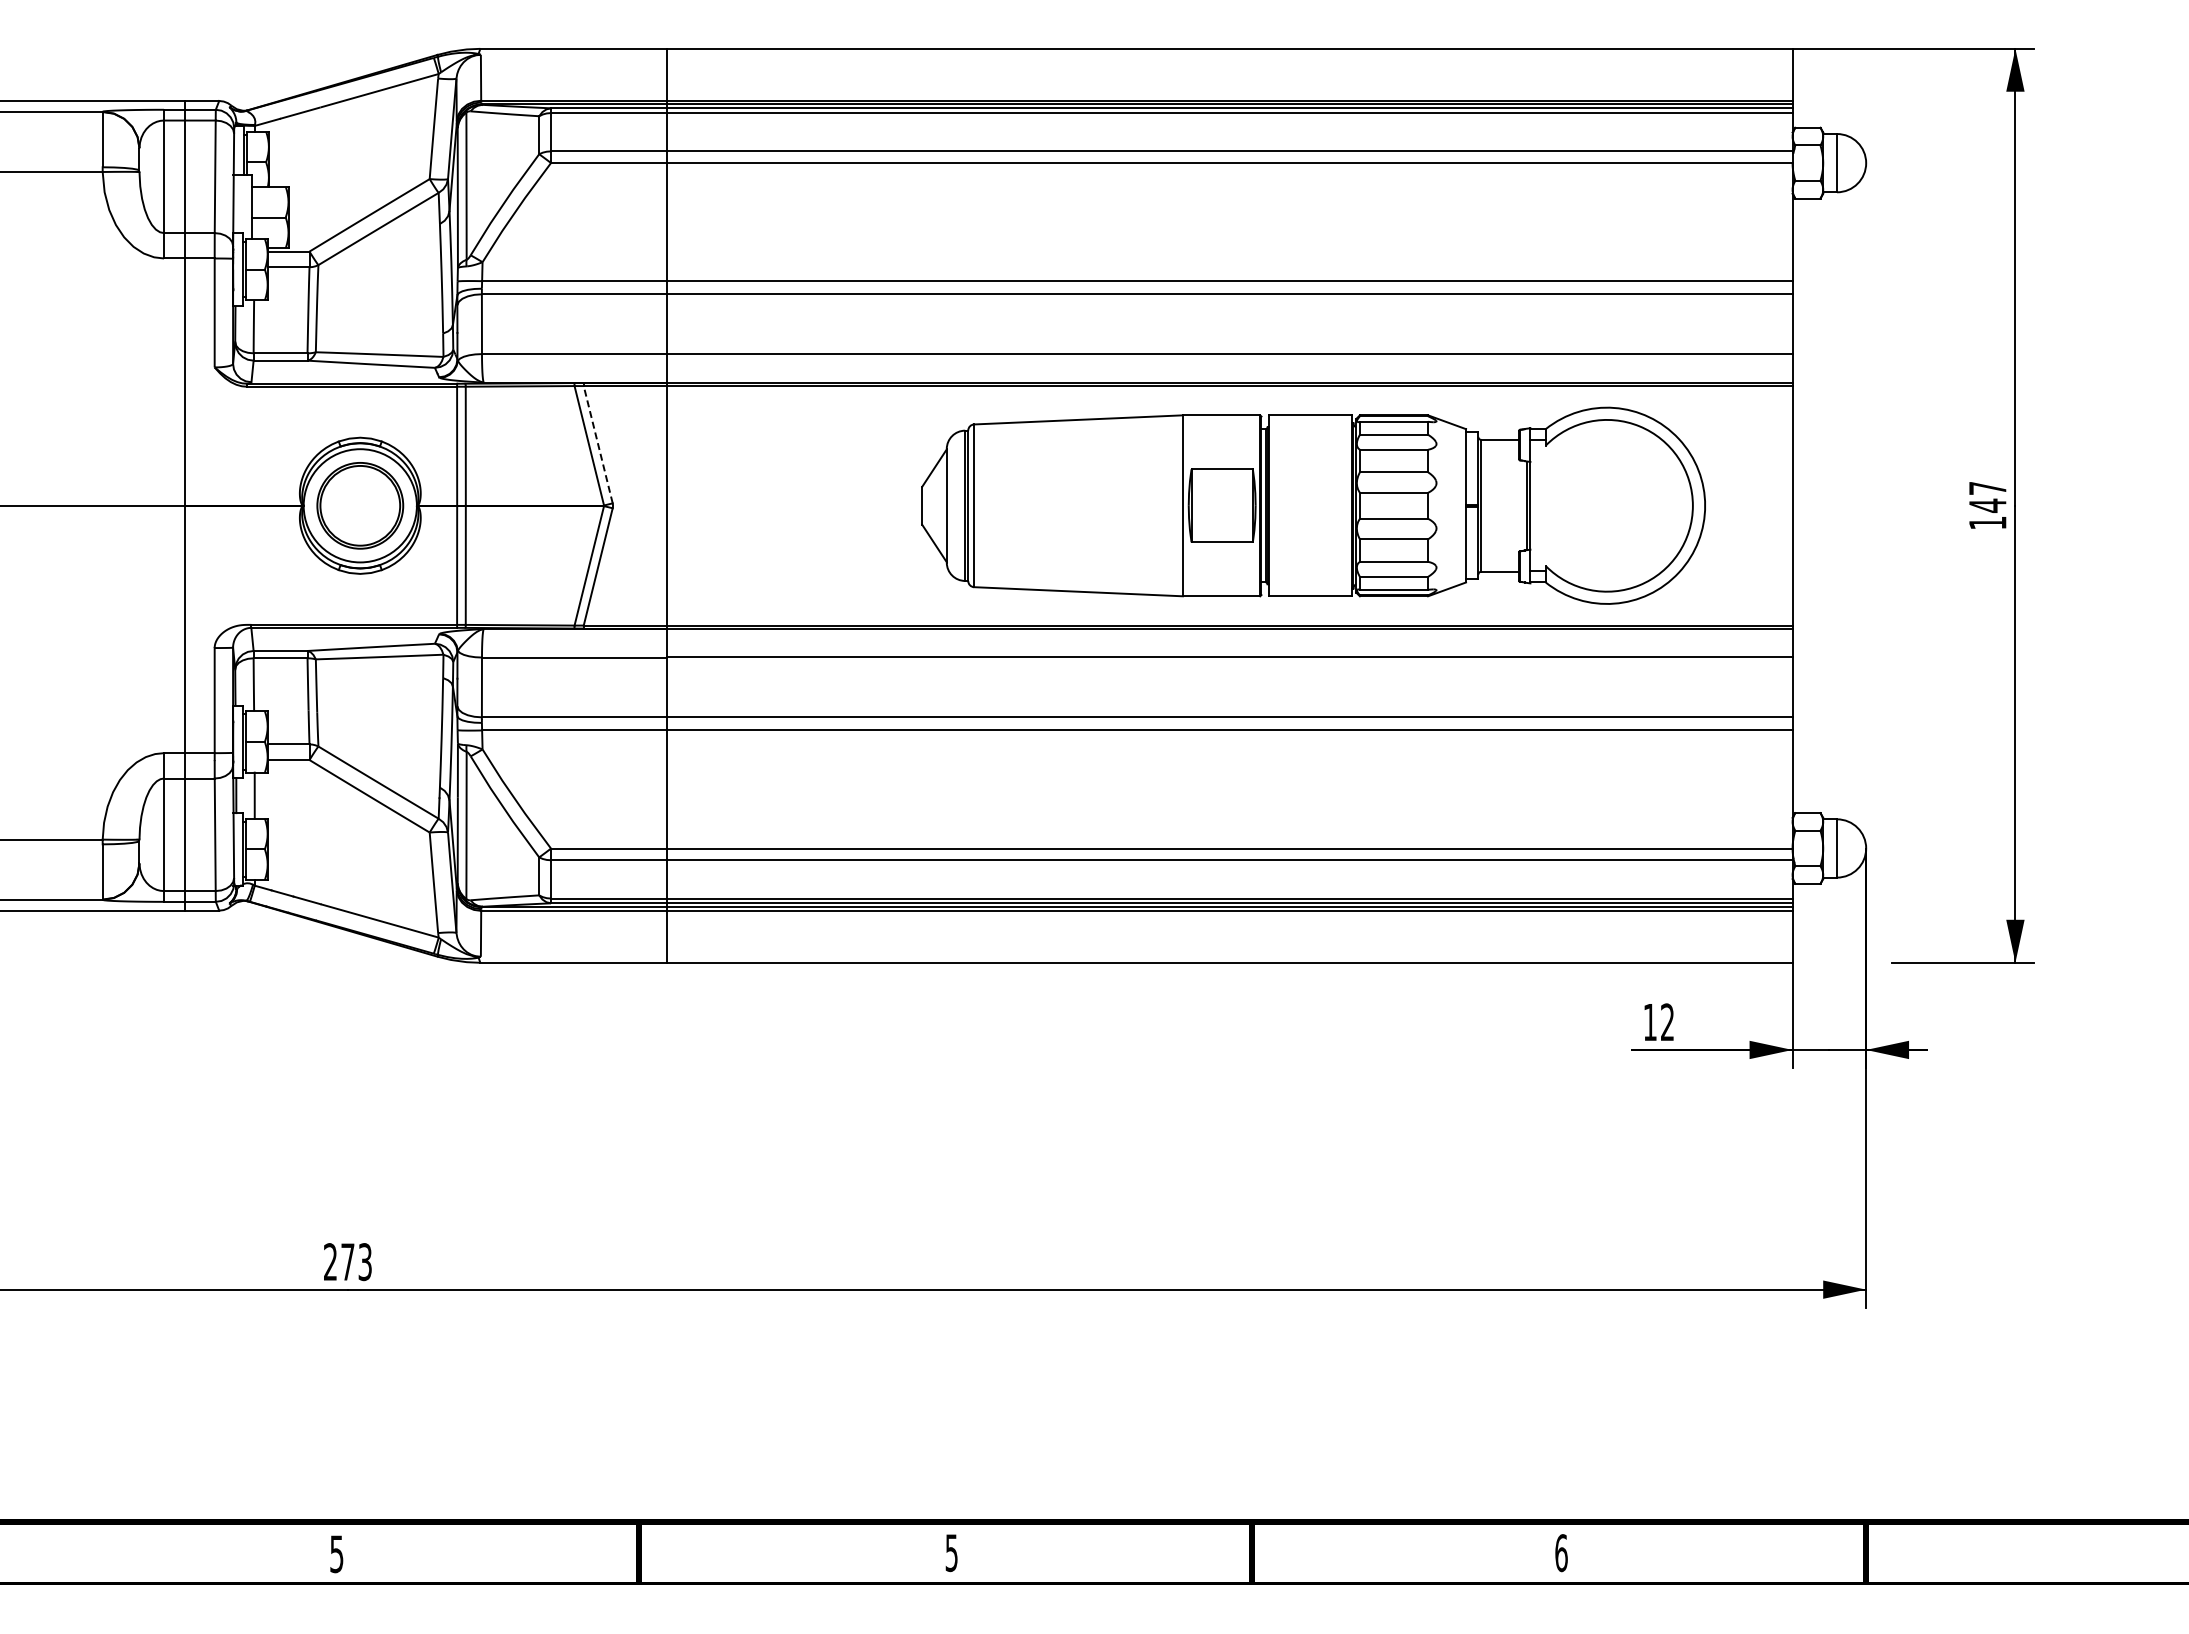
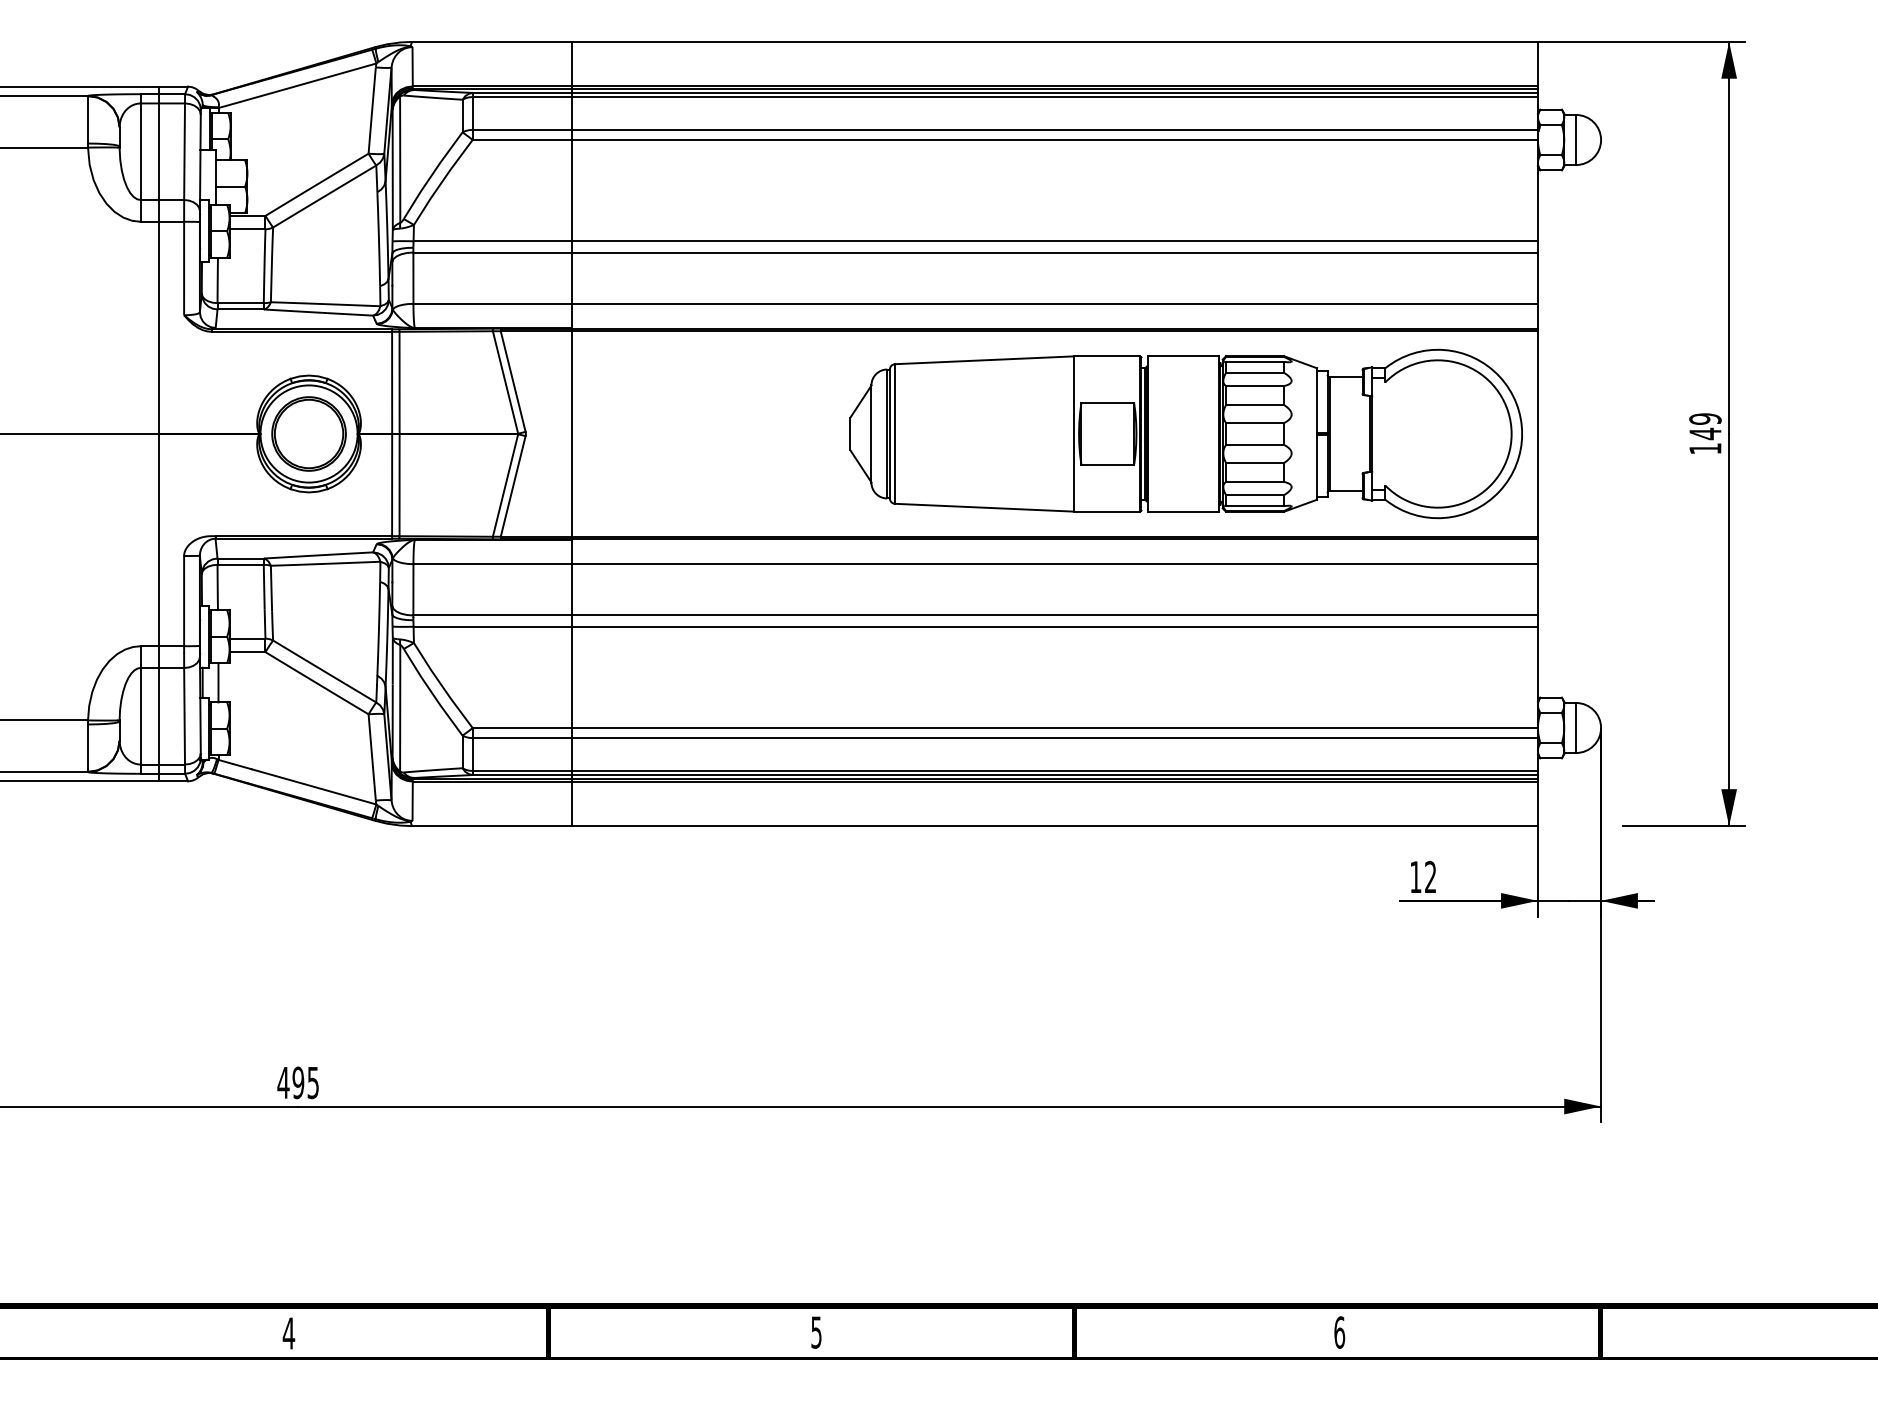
line: (598, 444) -> (513, 381), dashed -> solid
text: (1987, 488) -> (1705, 419), 147 -> 149
part: (1313, 505) -> (1186, 433), moved
text: (347, 1262) -> (298, 1083), 273 -> 495
text: (336, 1554) -> (288, 1333), 5 -> 4

